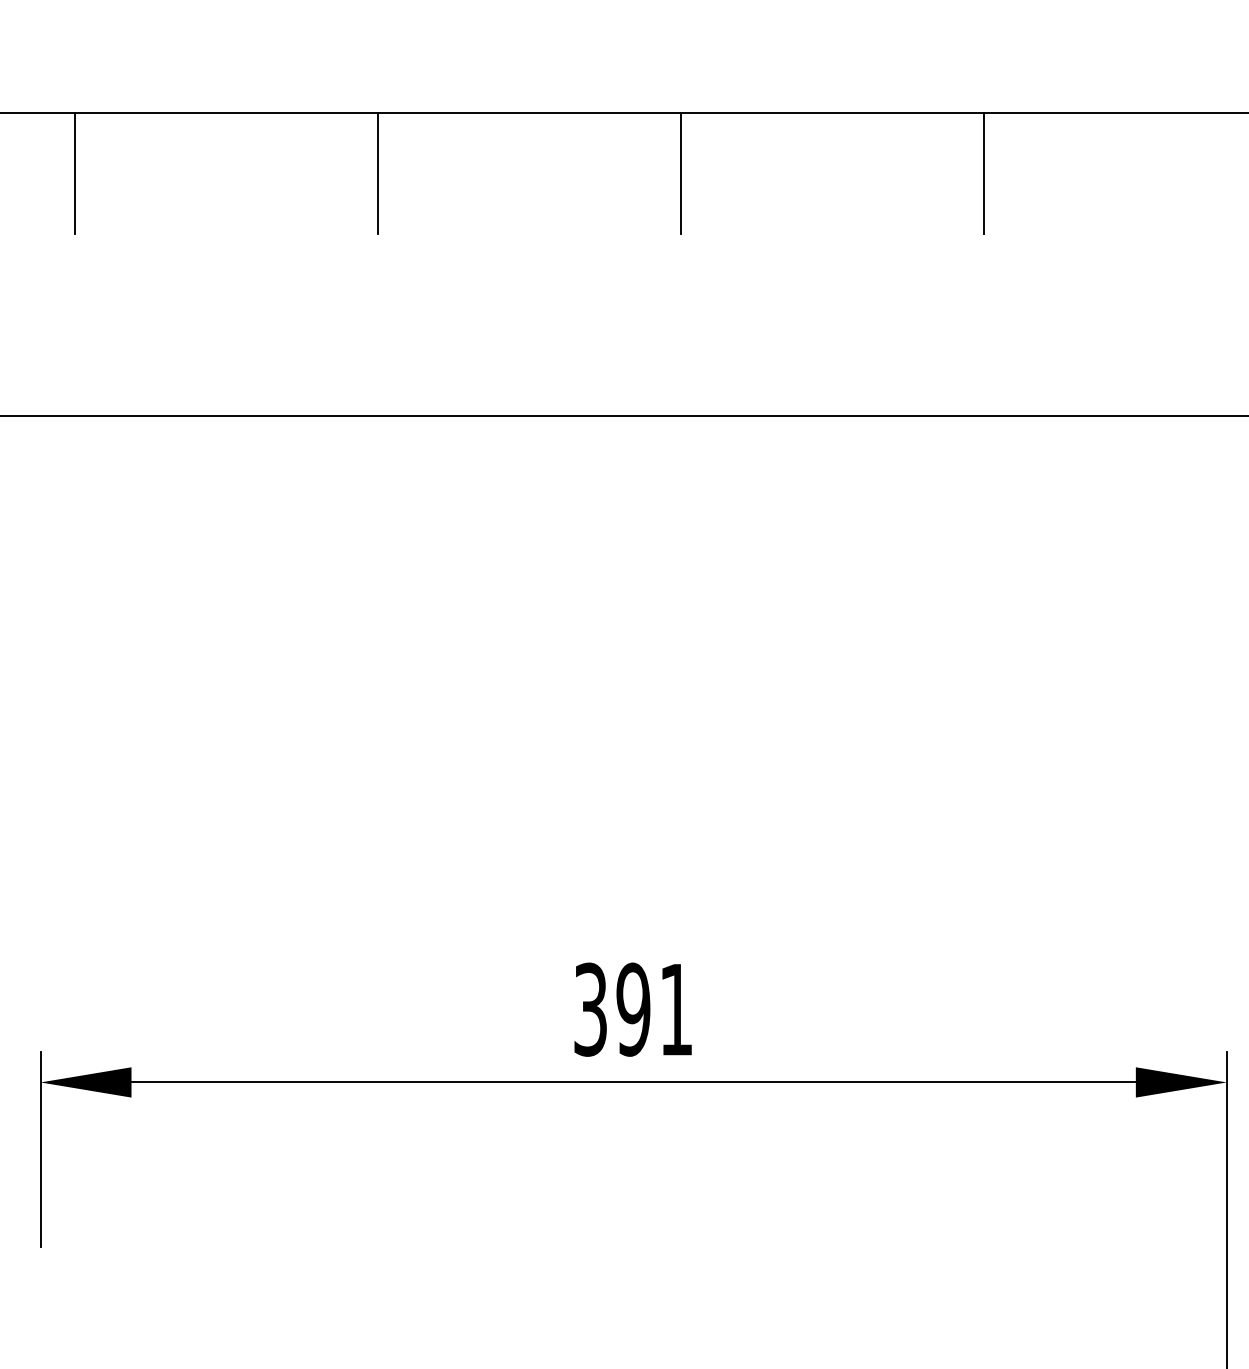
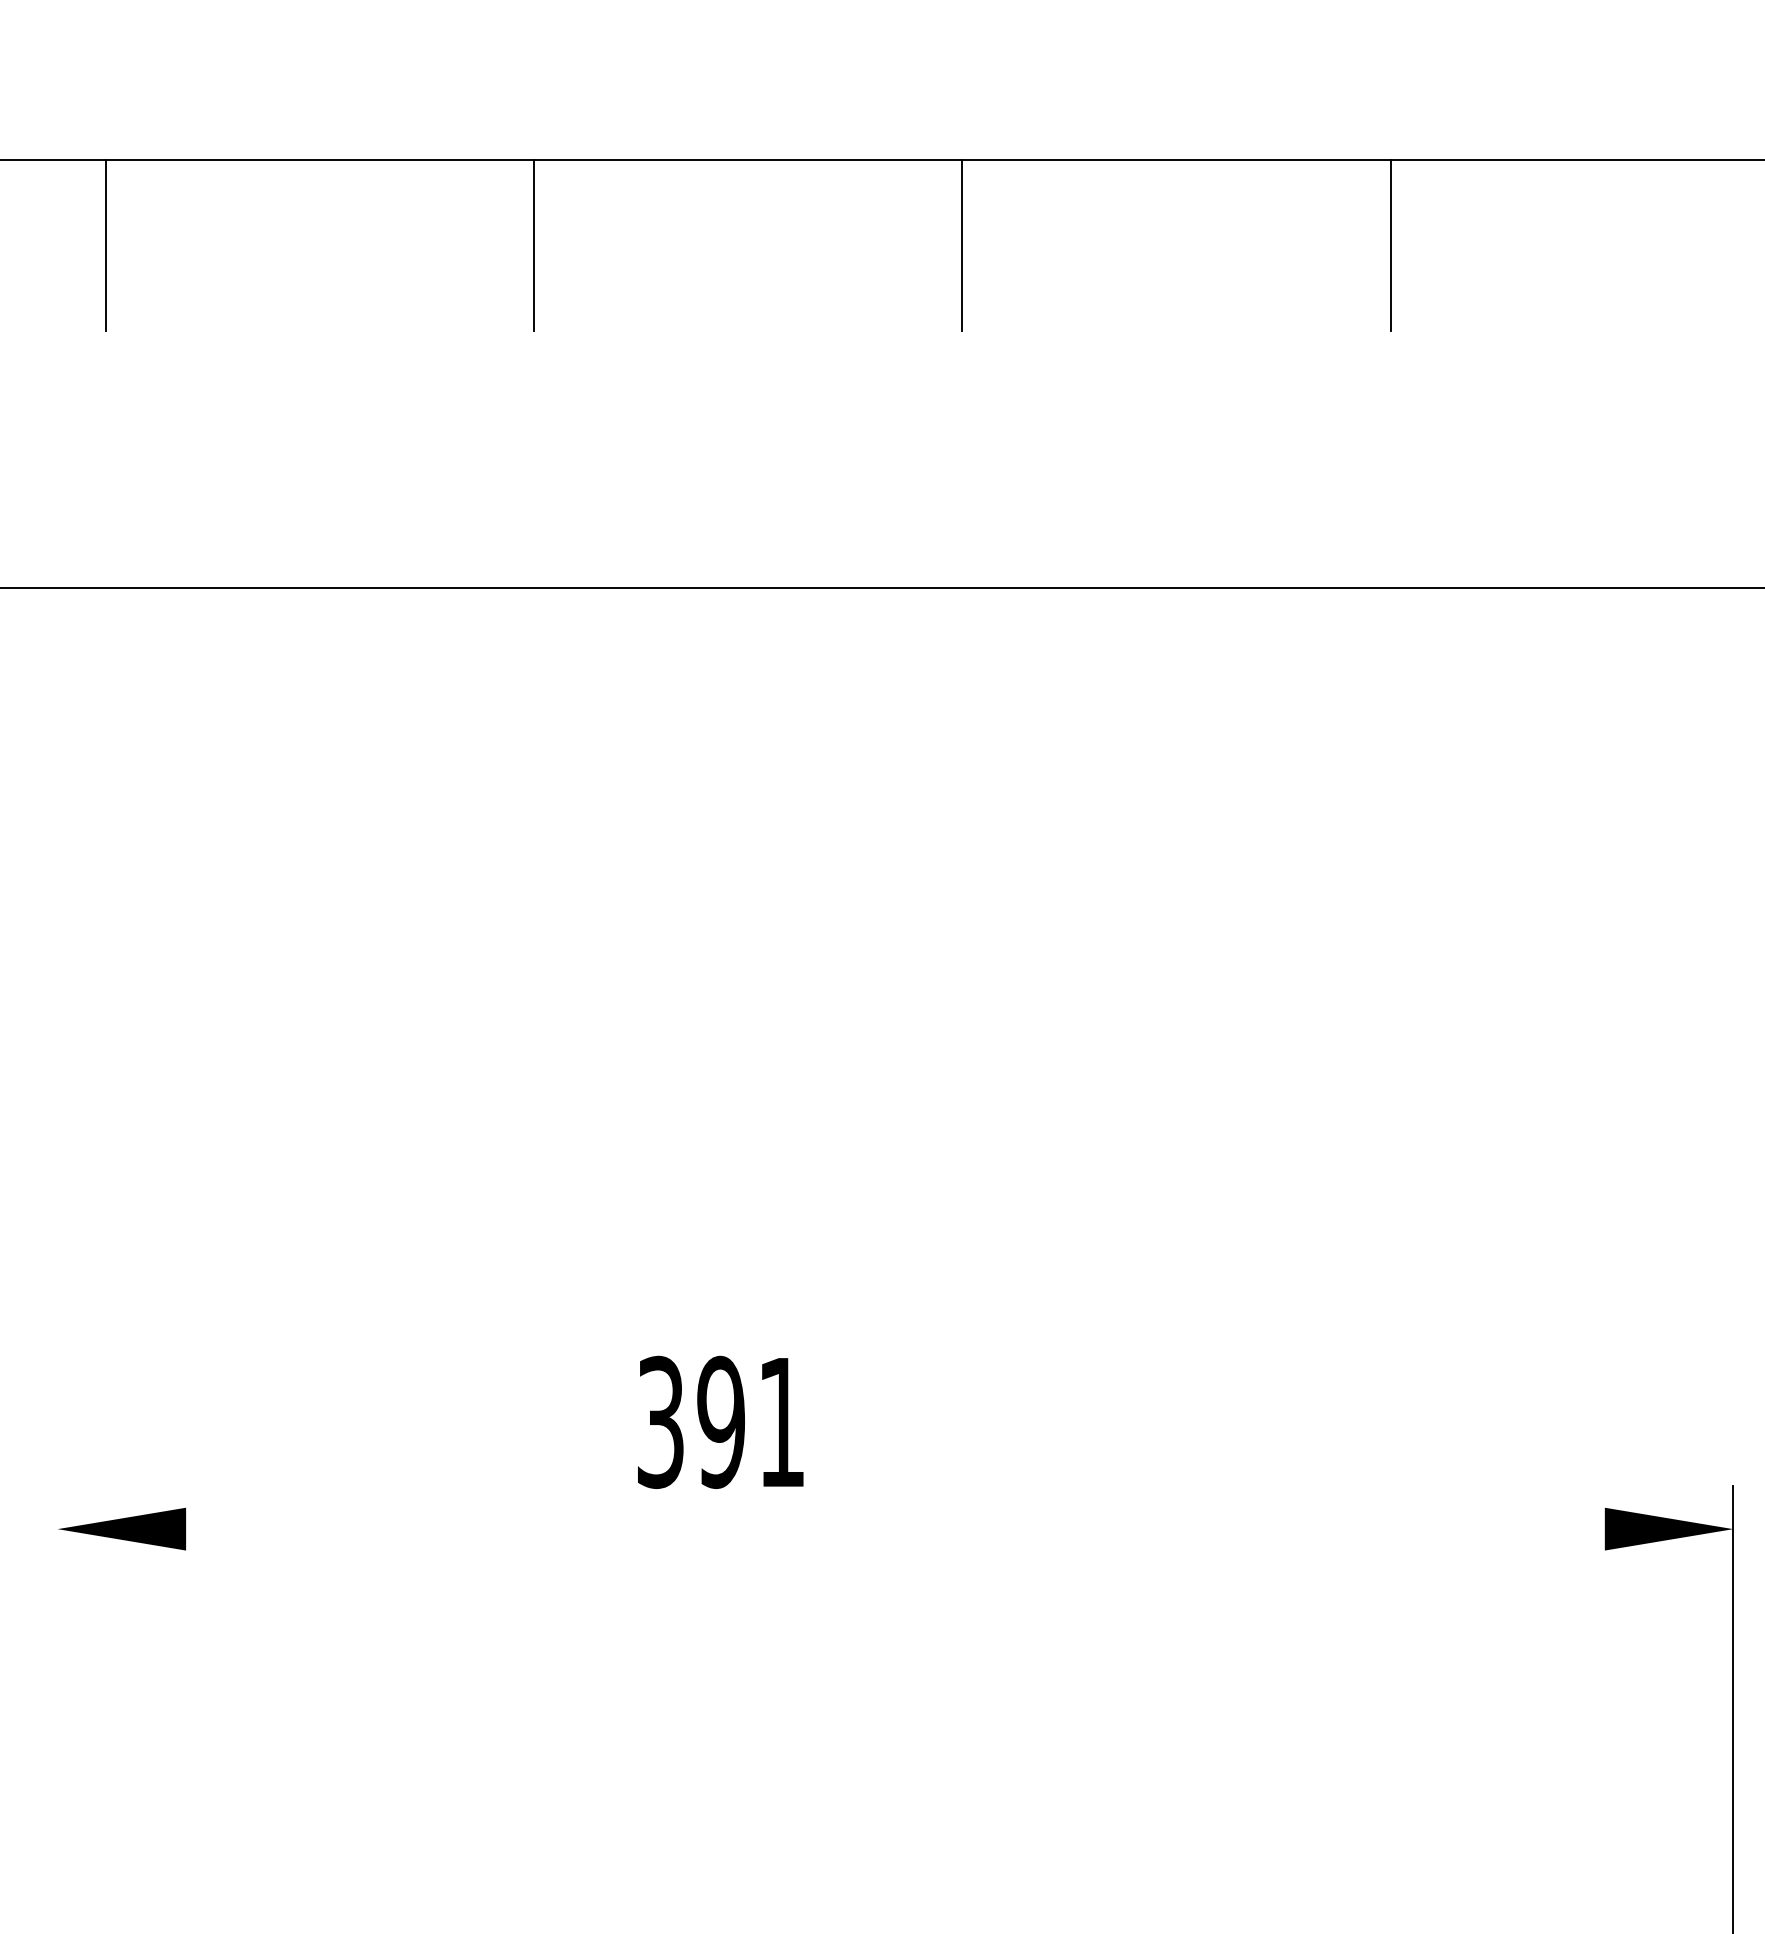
text: (632, 1009) -> (720, 1421), moved
line: (633, 1082) -> (895, 1529), removed
line: (40, 1149) -> (57, 1623), removed

